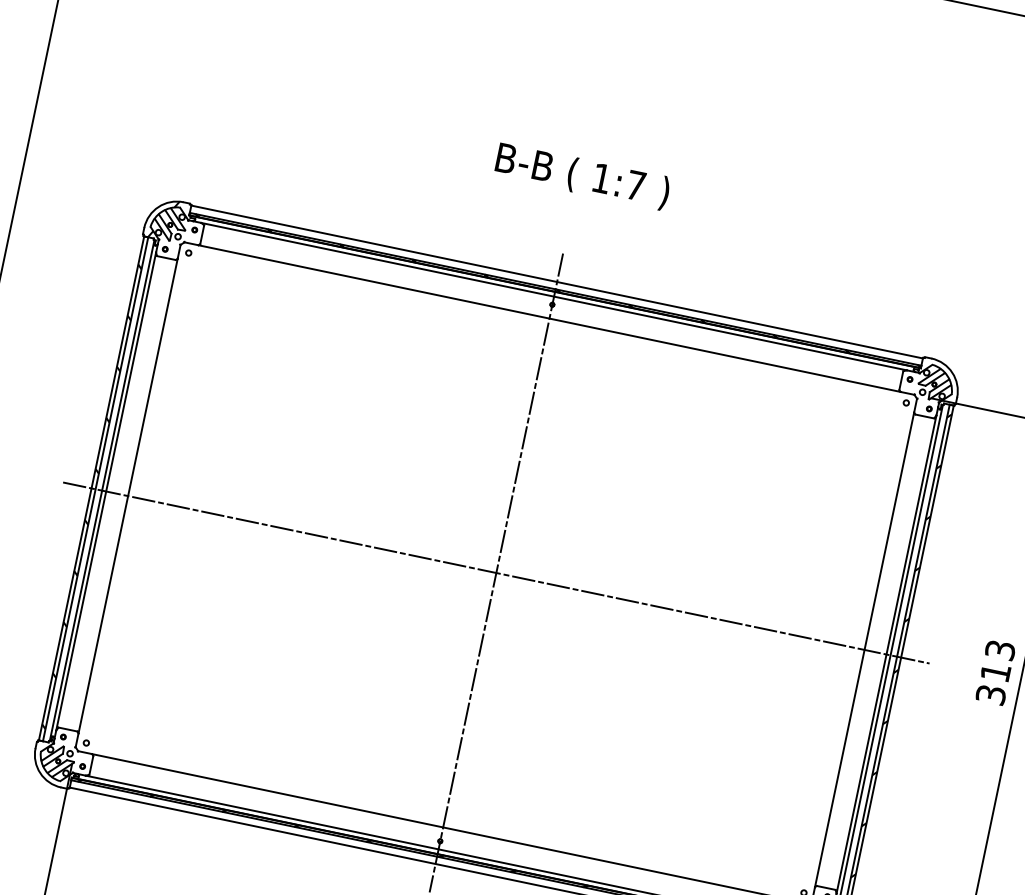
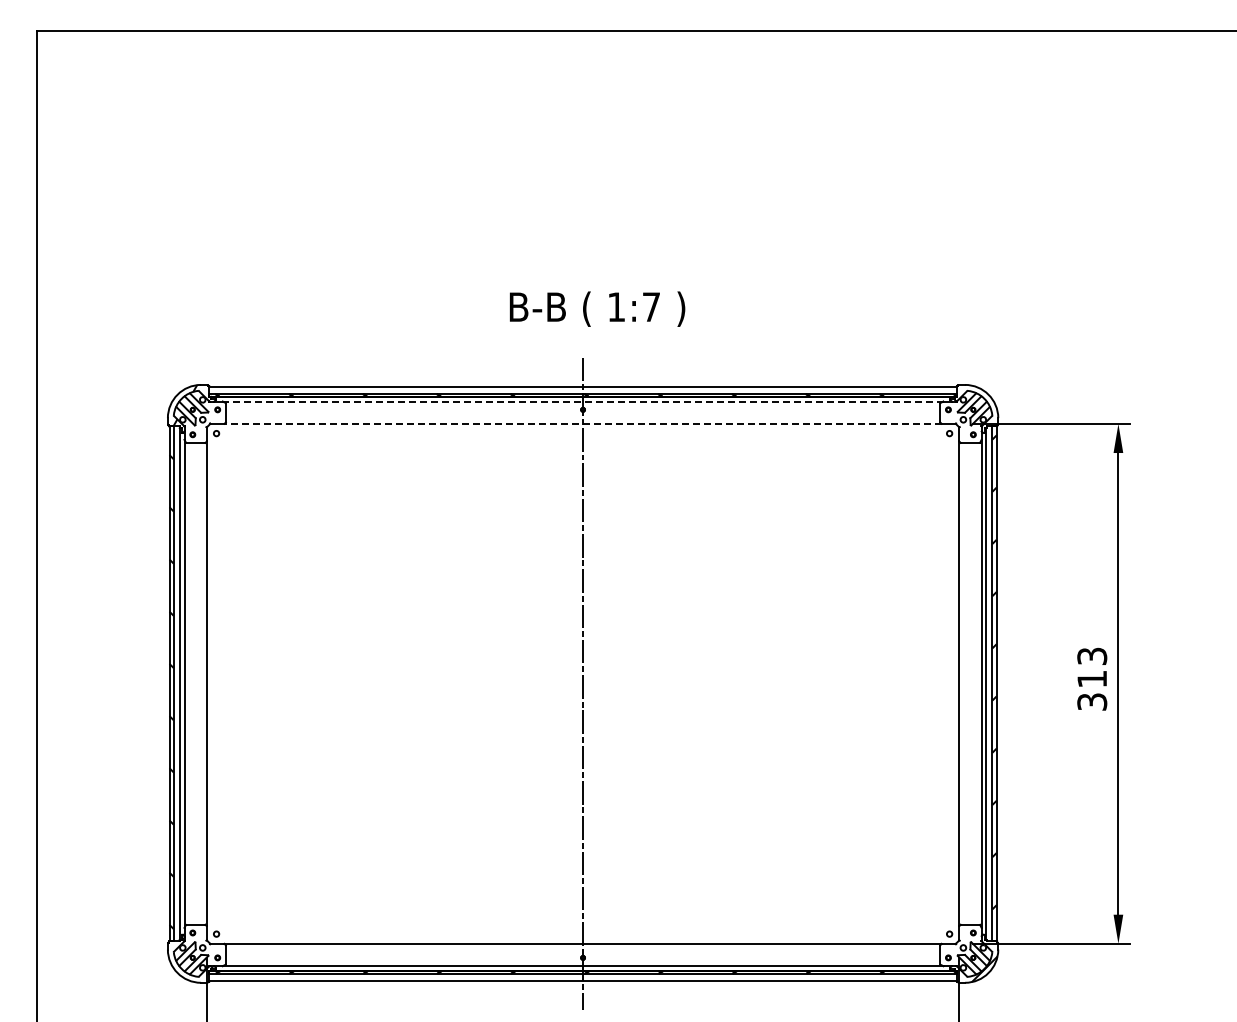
text: (582, 175) -> (597, 308), moved
line: (554, 296) -> (583, 401), solid -> dashed
line: (550, 318) -> (583, 423), solid -> dashed
line: (495, 572) -> (582, 683), removed

